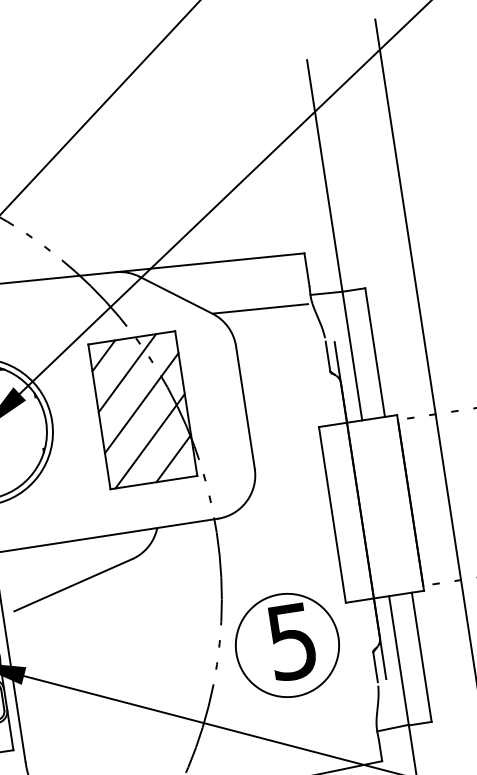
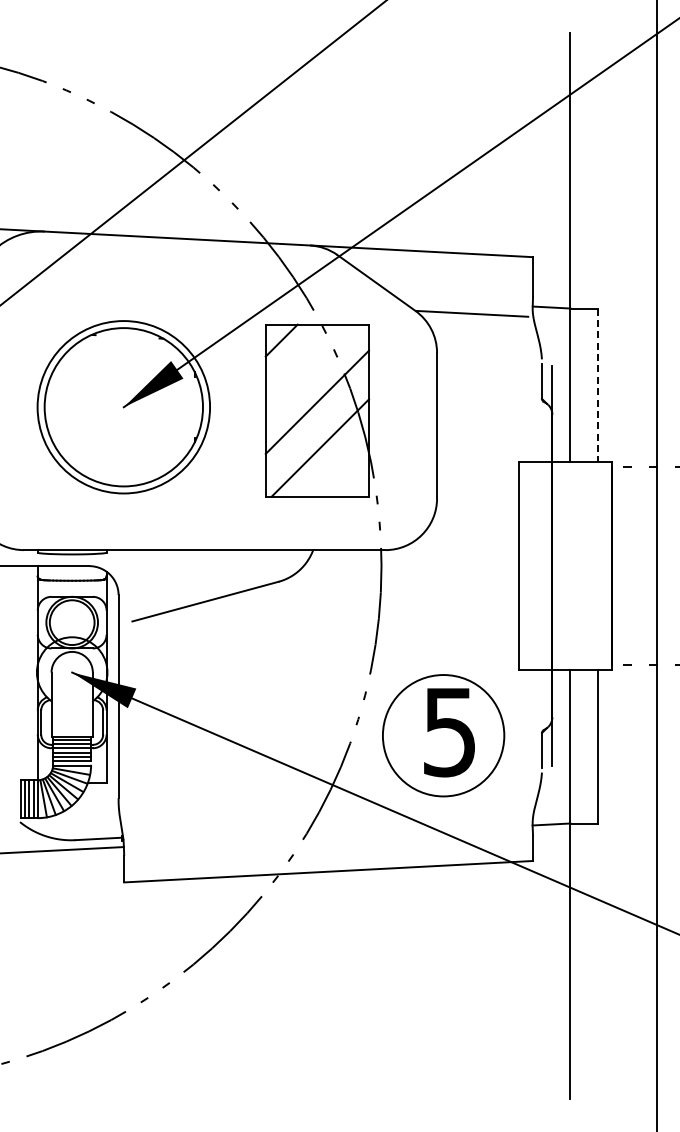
line: (375, 353) -> (597, 385), solid -> dashed
line: (126, 372) -> (305, 364), removed
line: (173, 458) -> (344, 472), removed
part: (287, 645) -> (443, 735), moved

